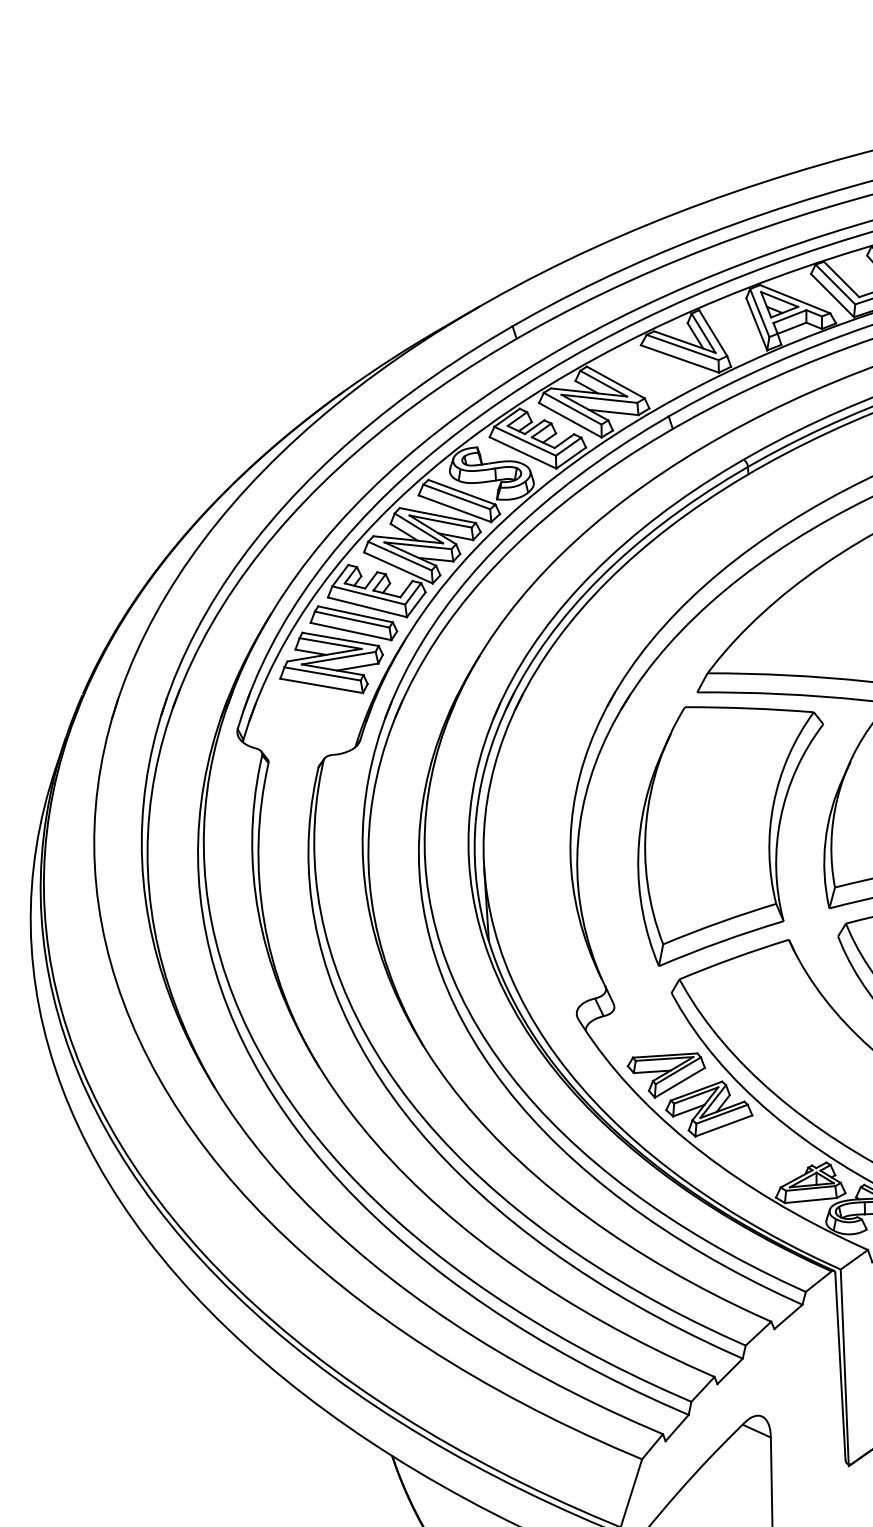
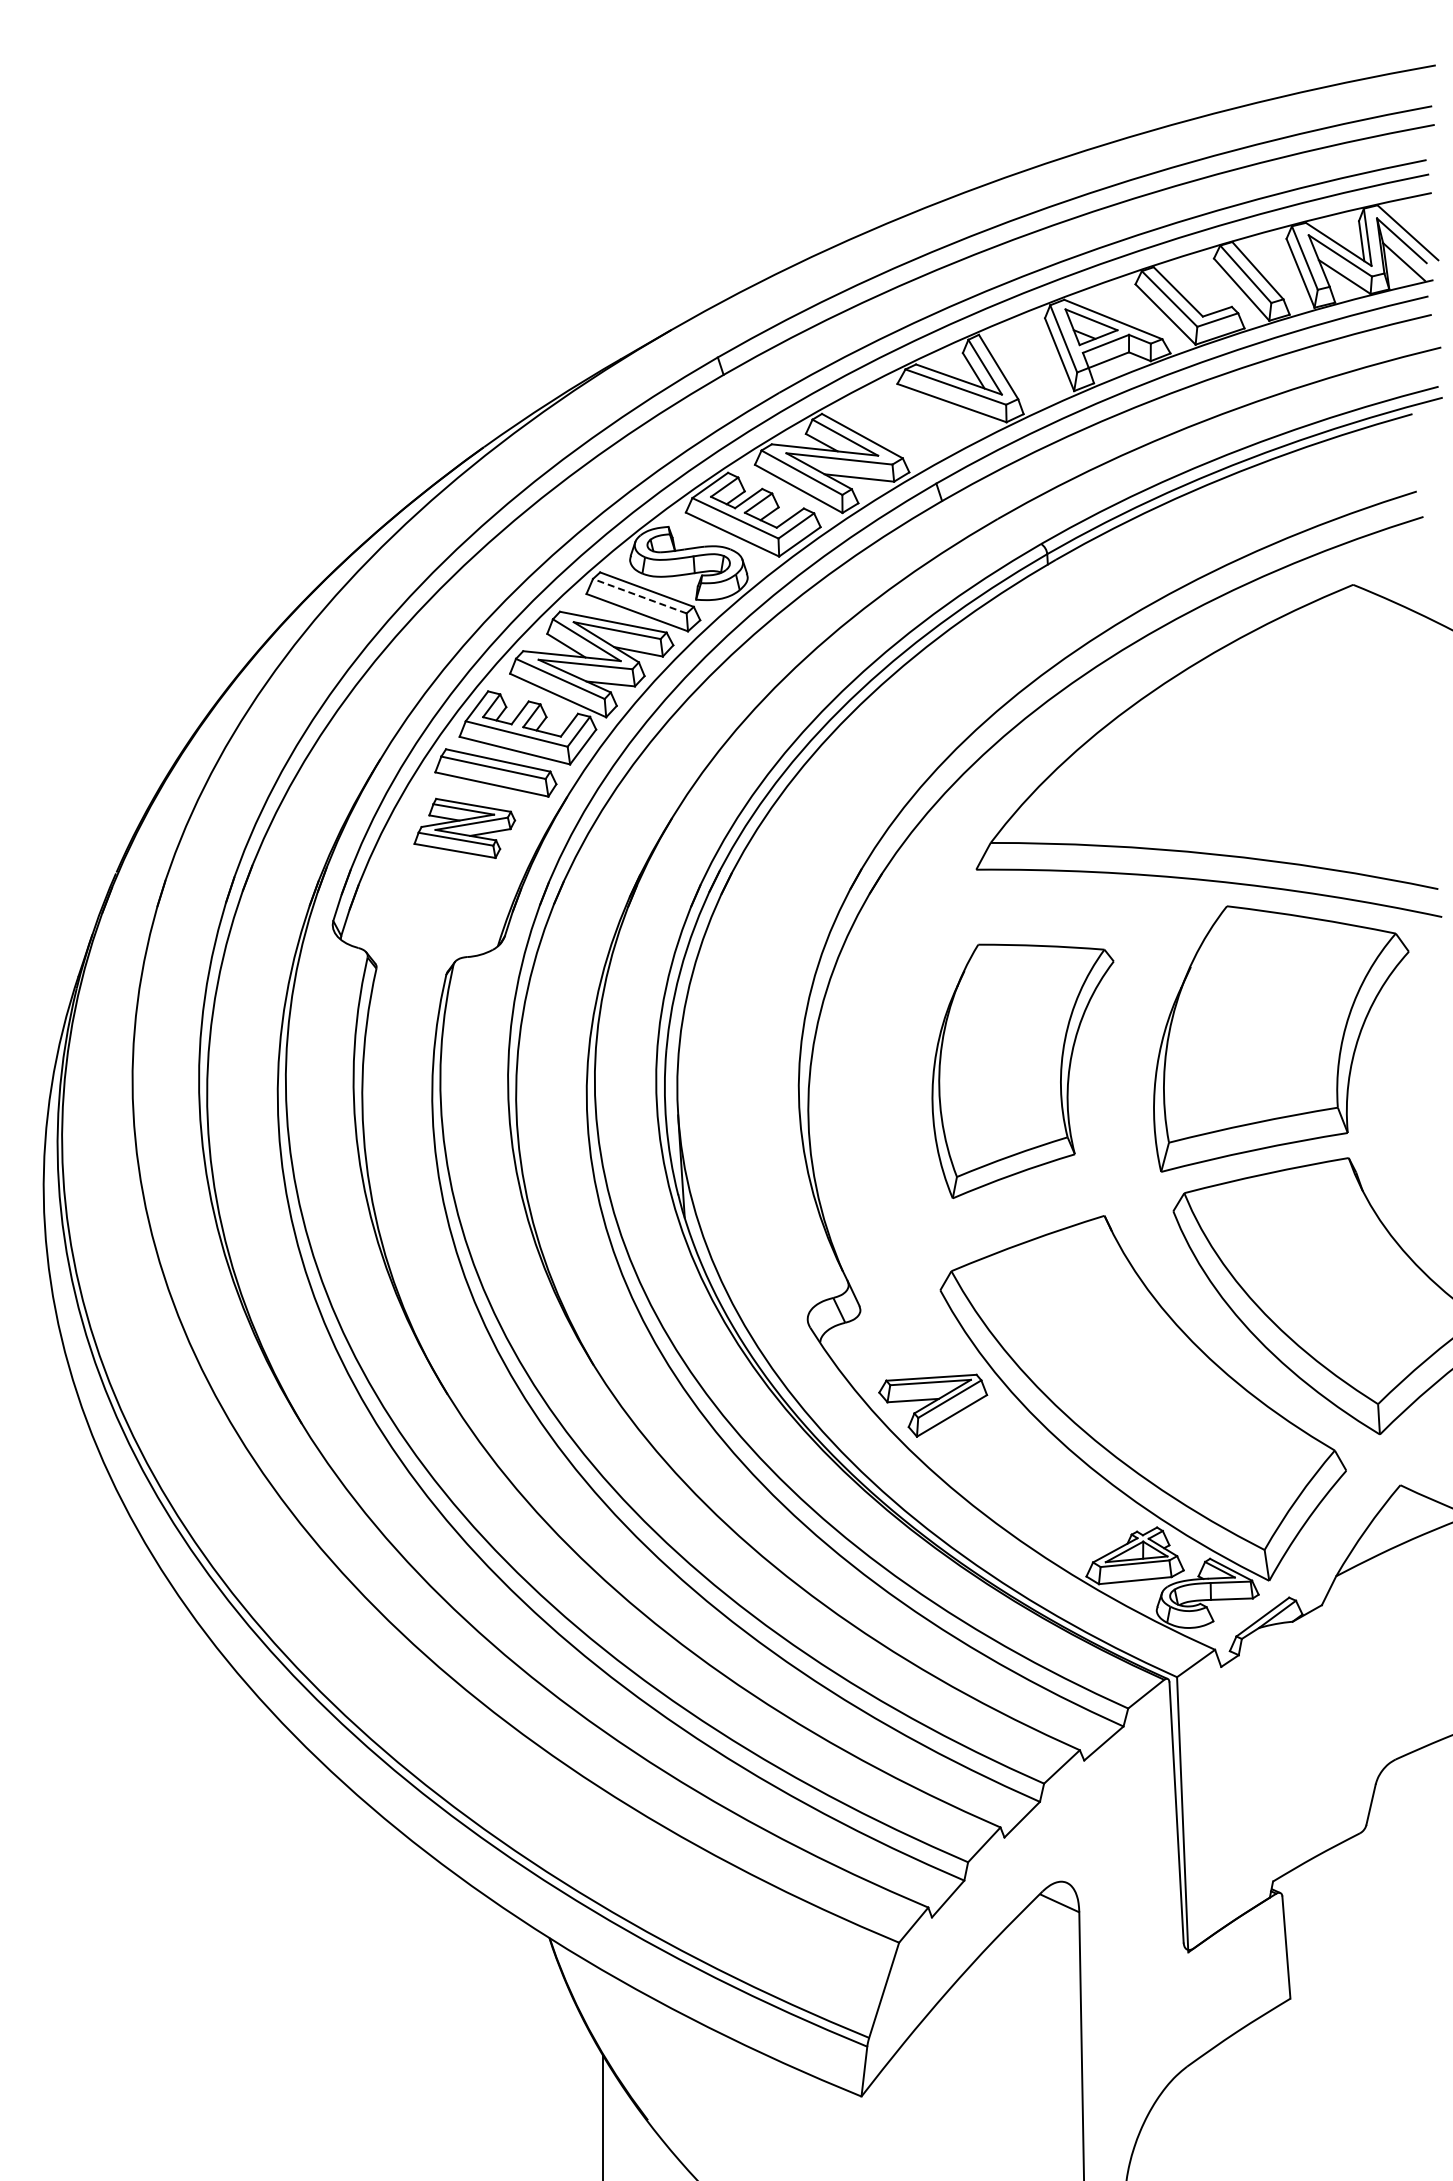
line: (456, 497) -> (639, 596), solid -> dashed
part: (331, 662) -> (464, 828), size x0.7
part: (730, 836) -> (1022, 1071), size x0.7
part: (708, 1108) -> (992, 1452), removed

